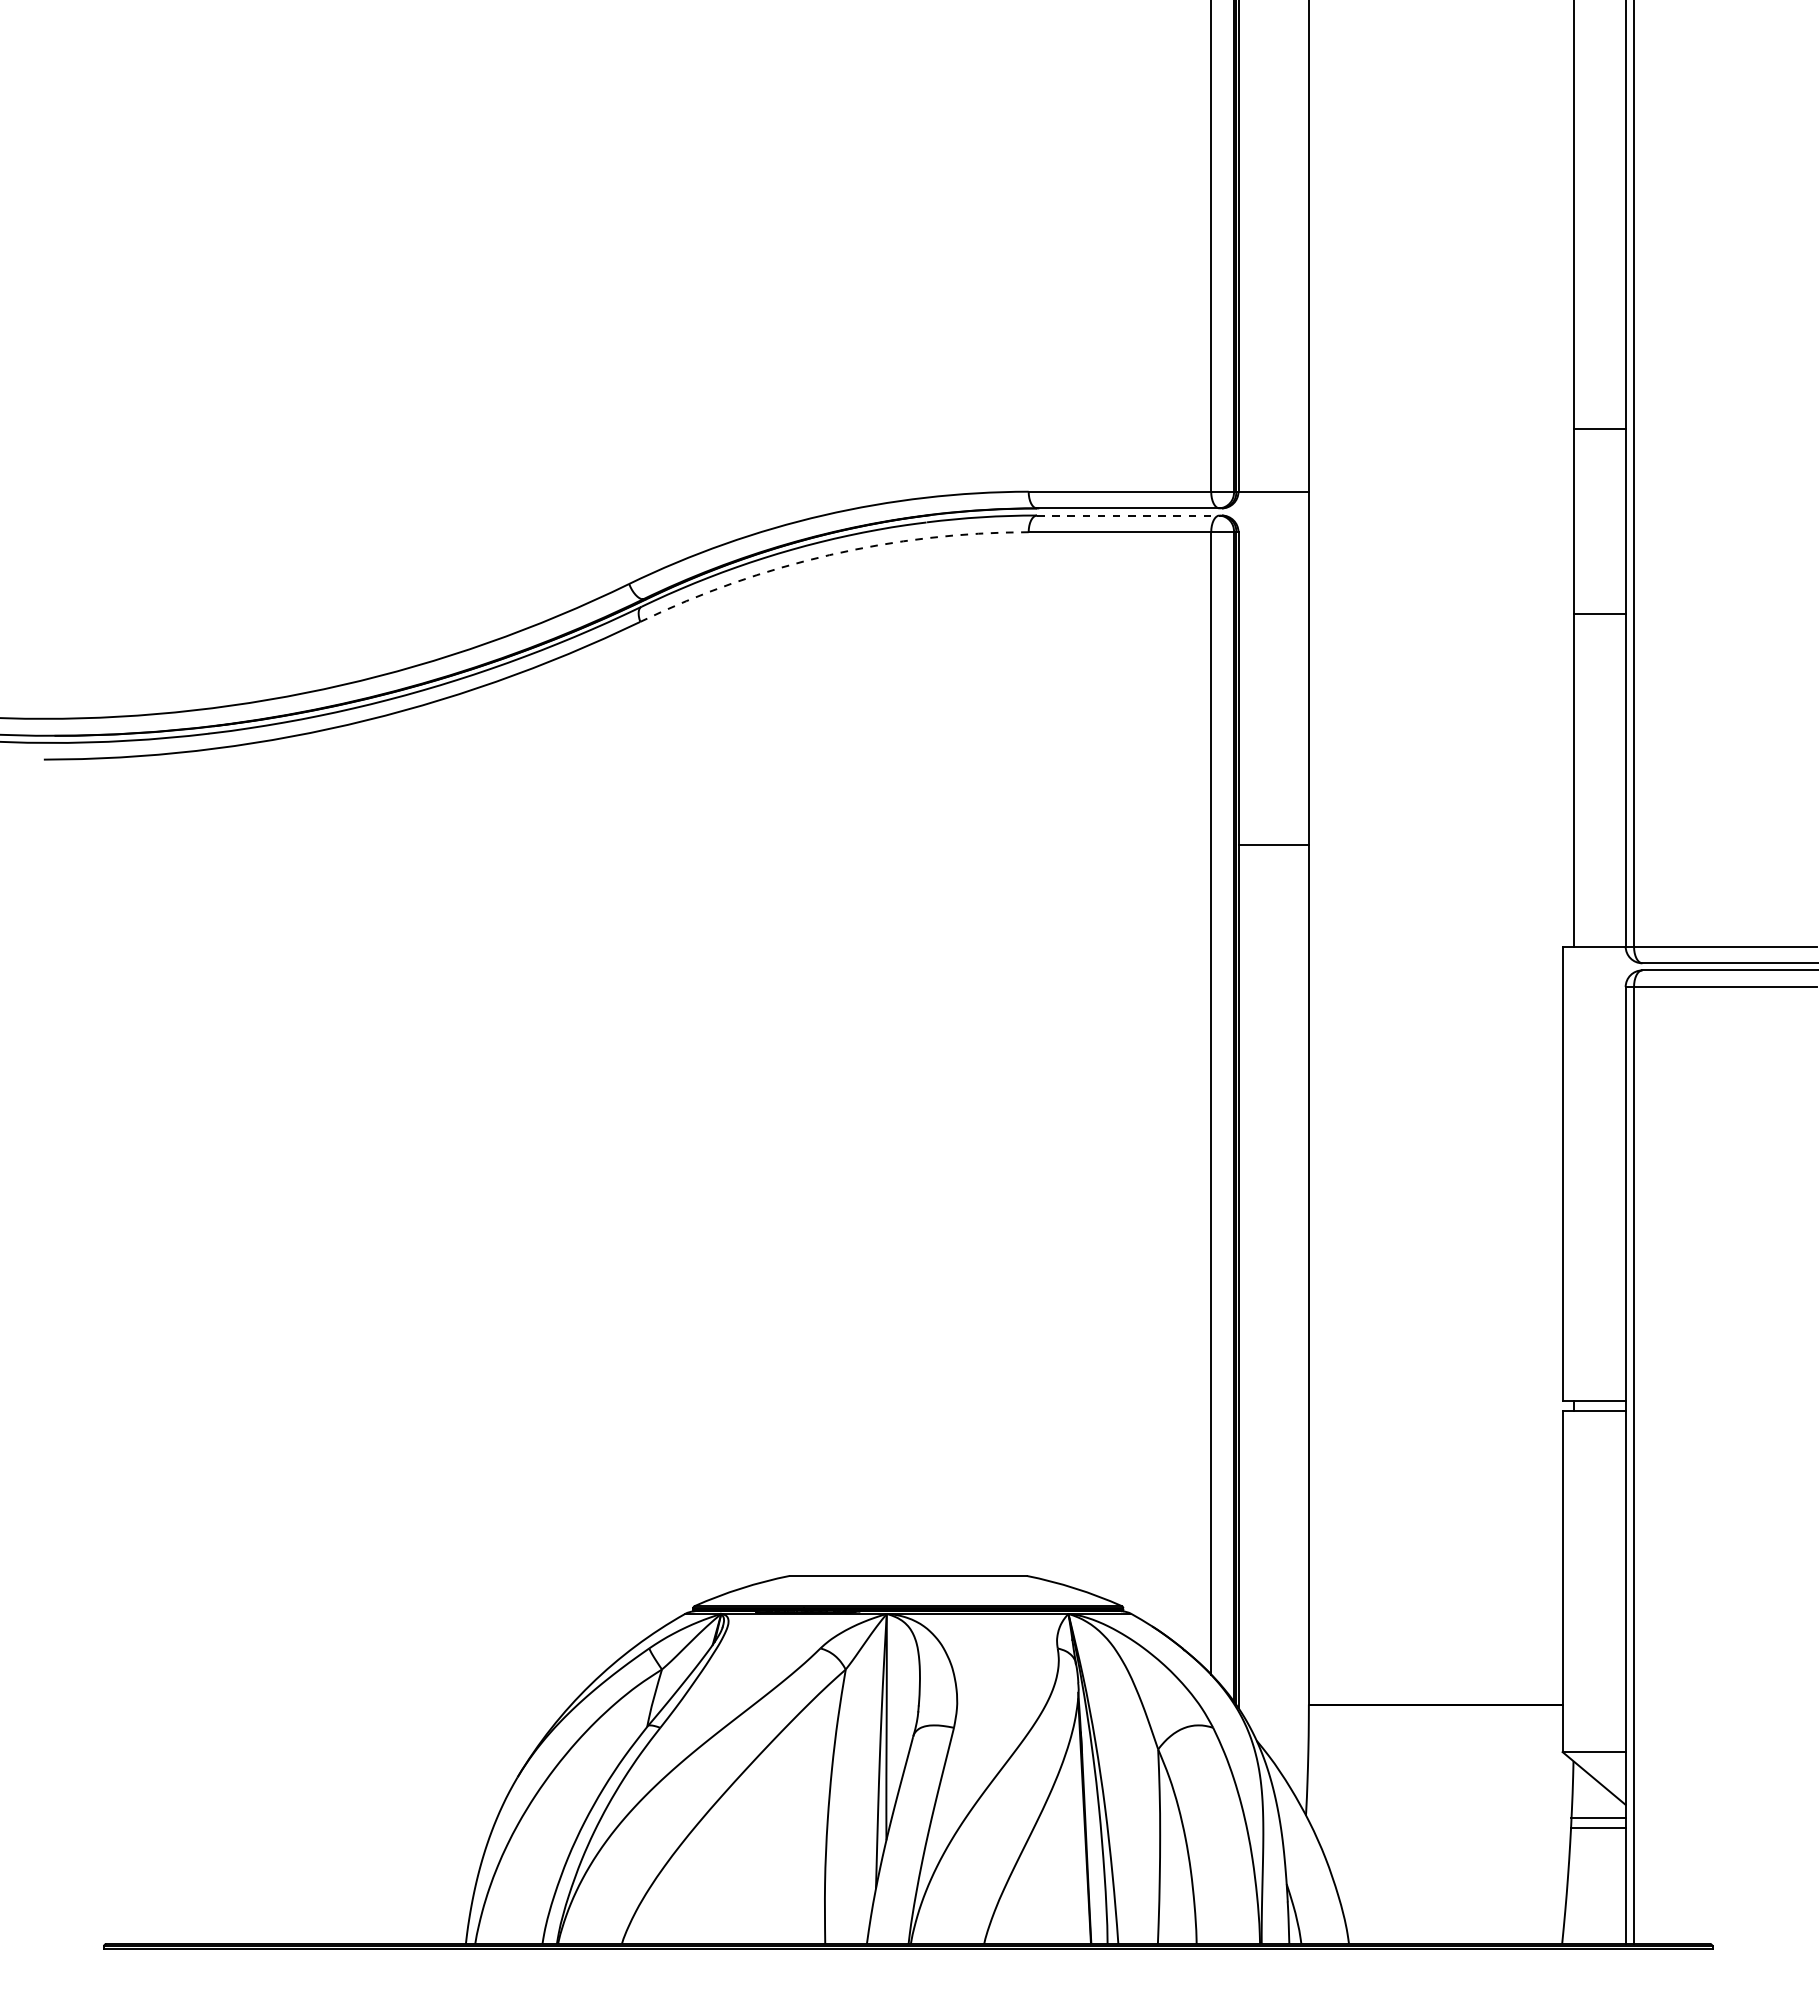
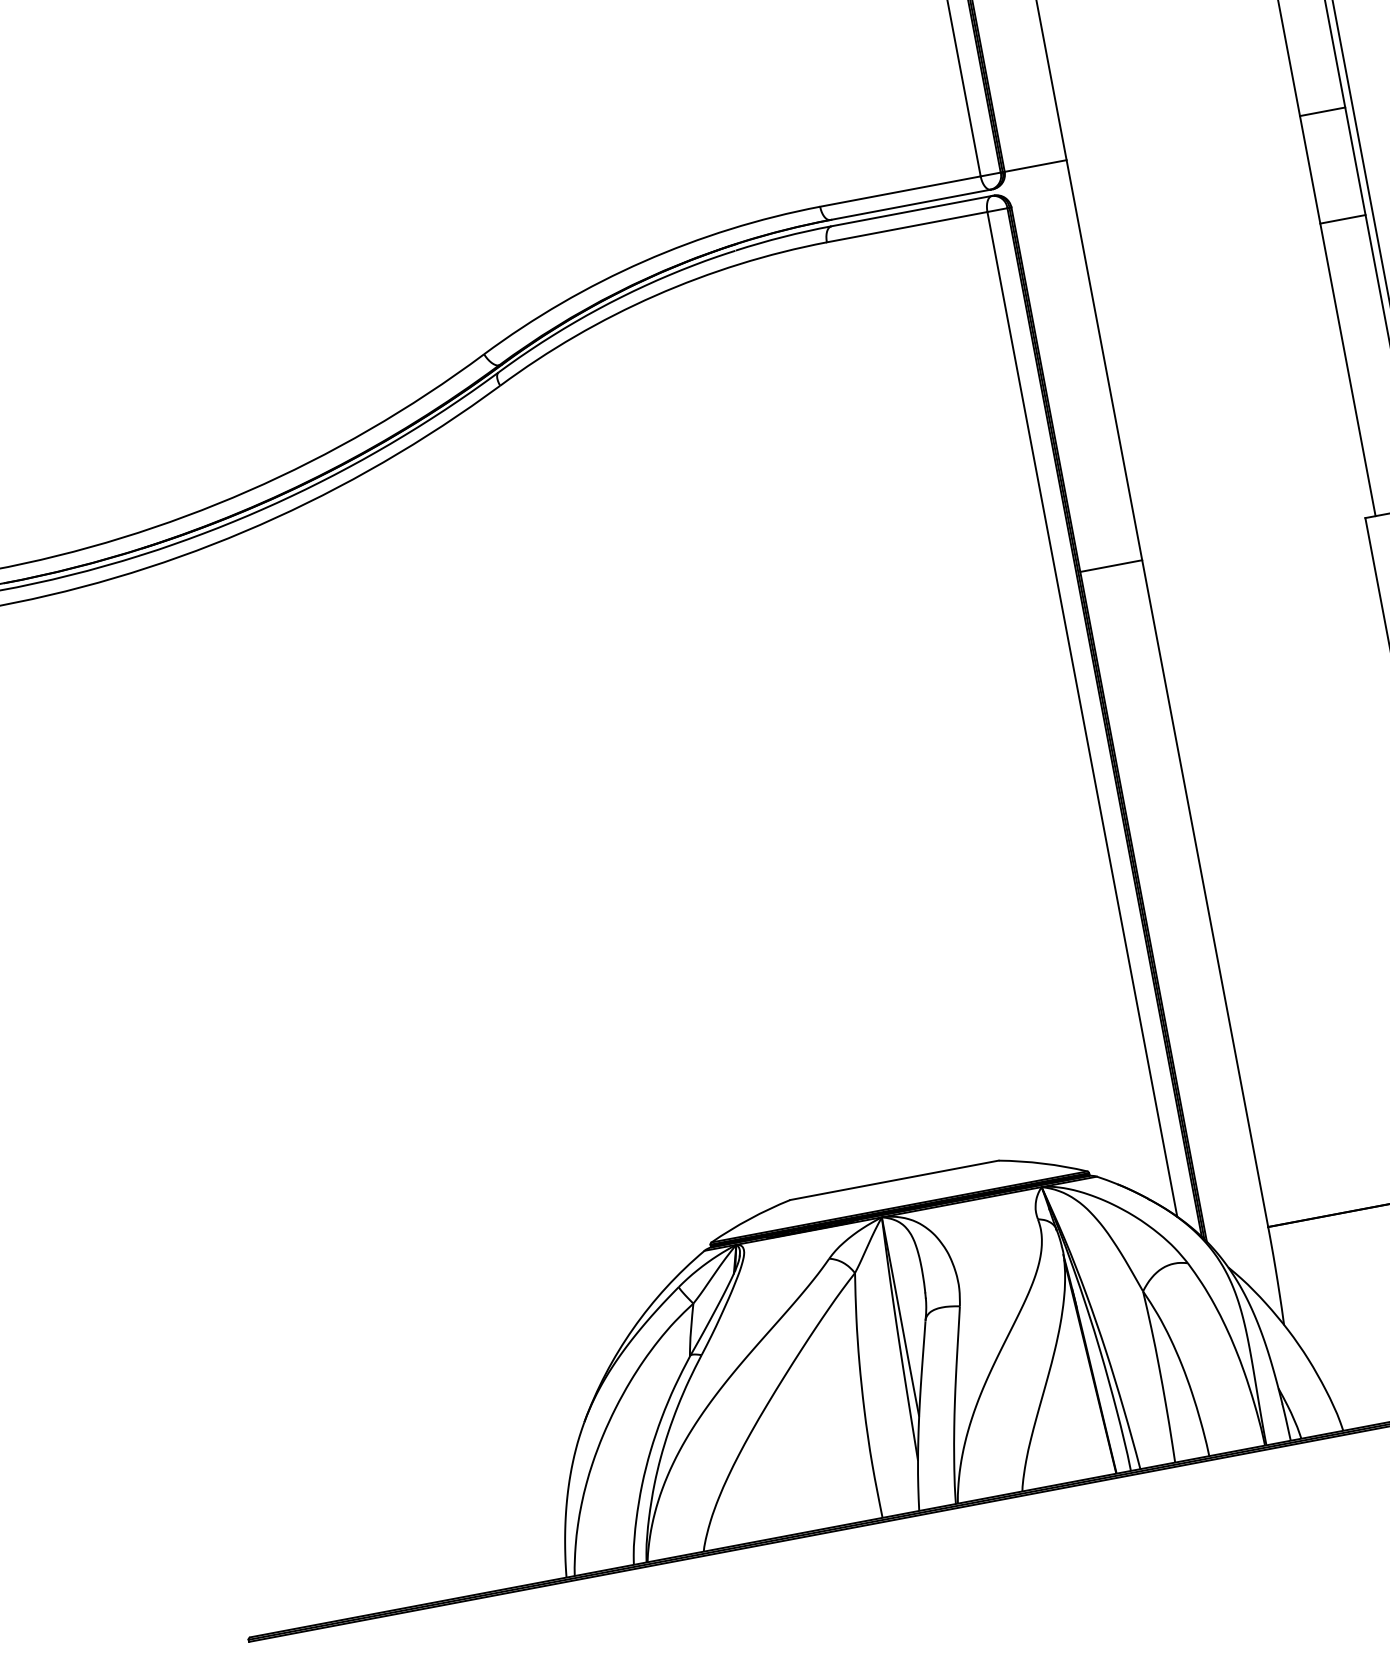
line: (1599, 428) -> (1322, 111), moved
line: (1128, 515) -> (911, 211), dashed -> solid
arc: (829, 555) -> (655, 295), dashed -> solid
line: (1273, 844) -> (1111, 566), moved

